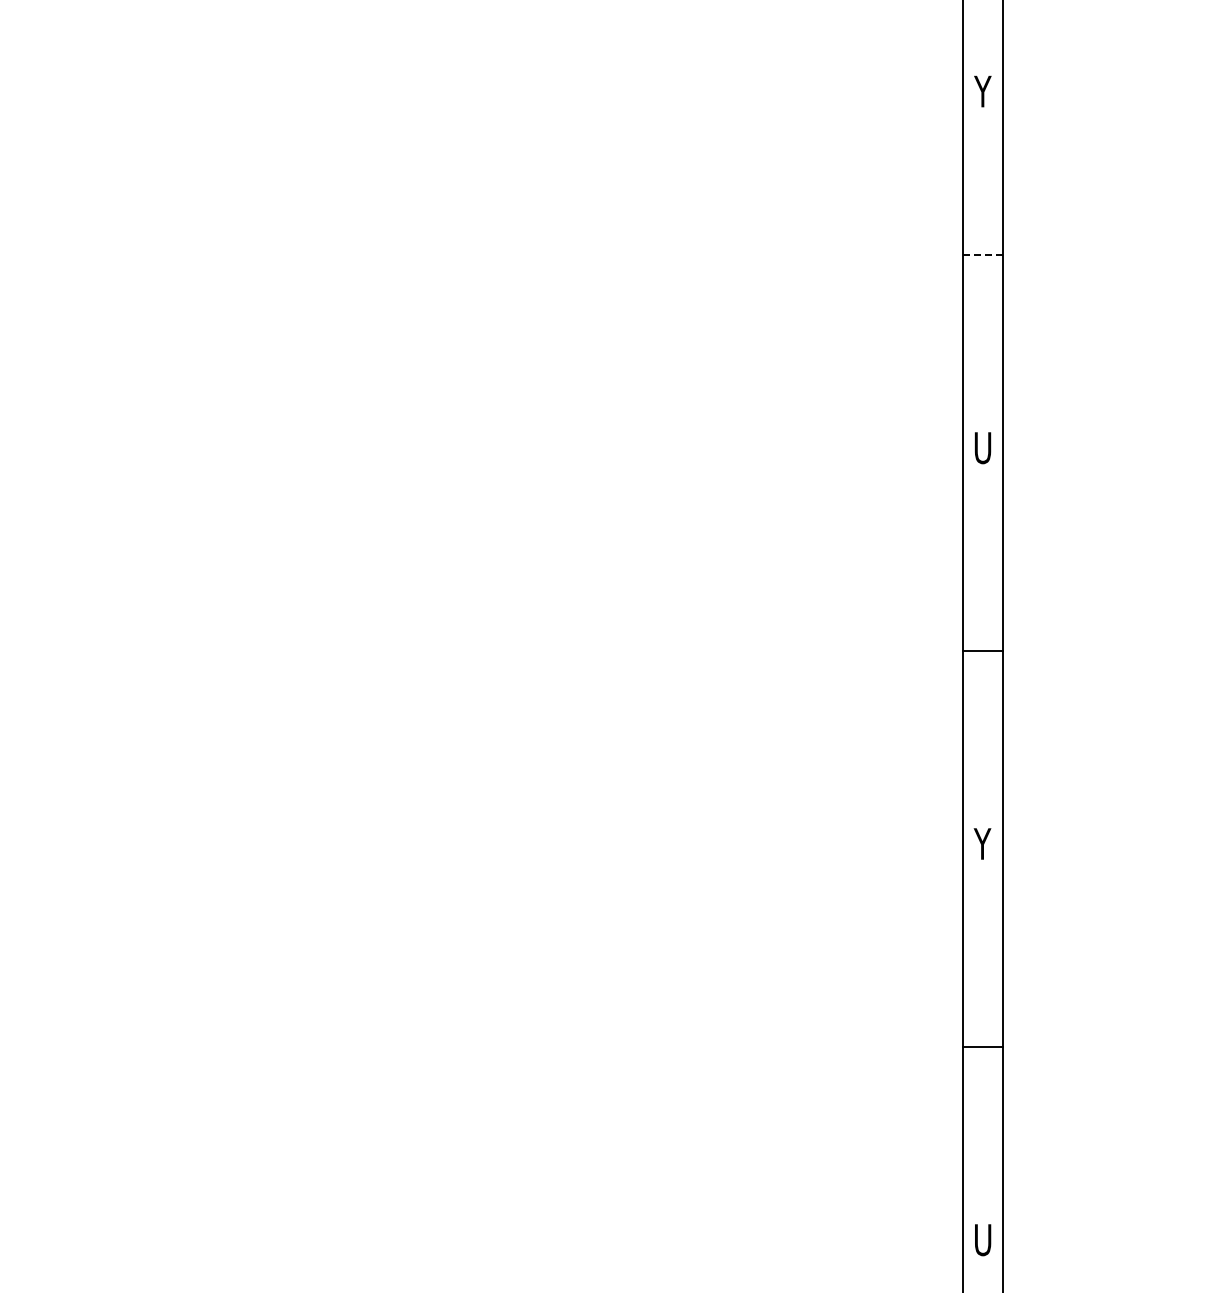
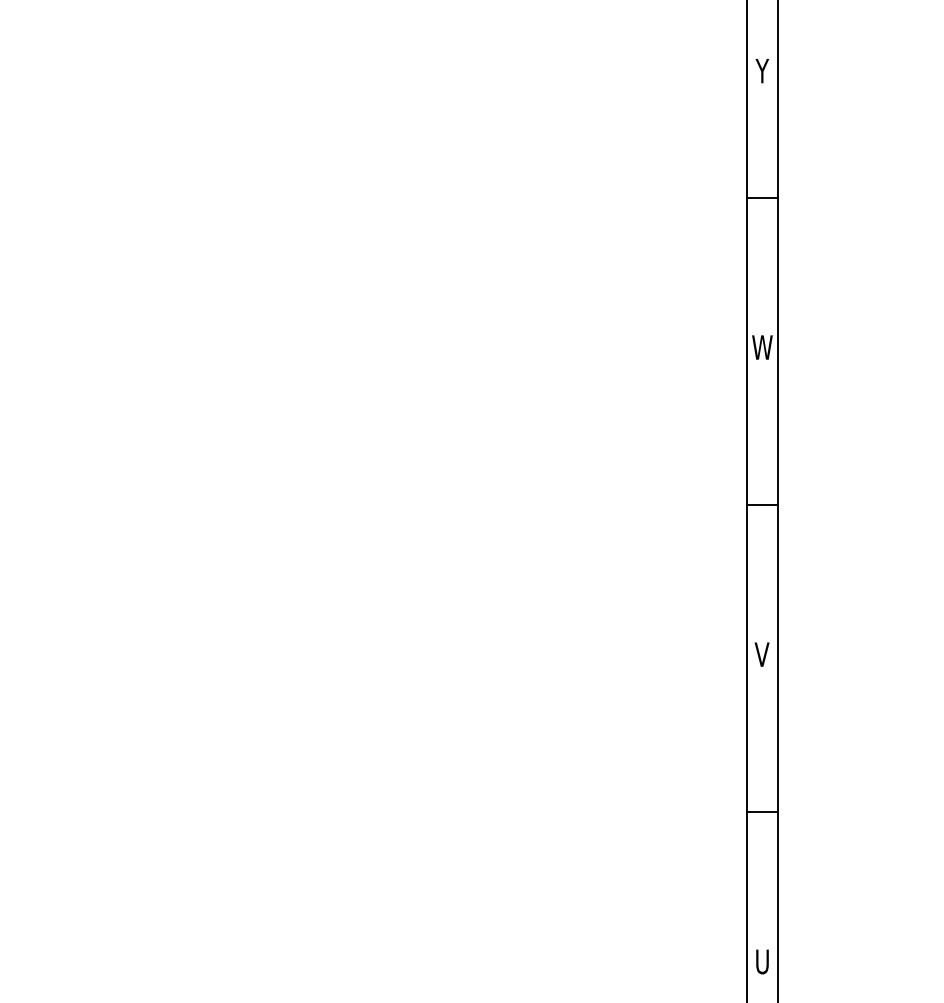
line: (983, 254) -> (762, 197), dashed -> solid
text: (982, 448) -> (762, 347), U -> W
text: (982, 843) -> (762, 654), Y -> V

